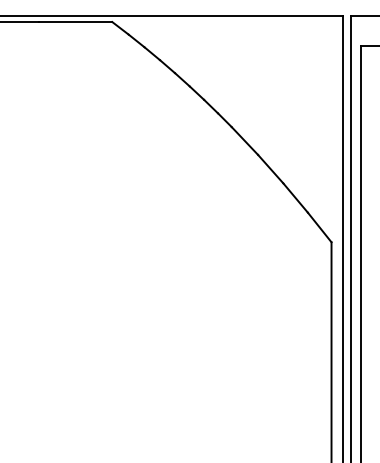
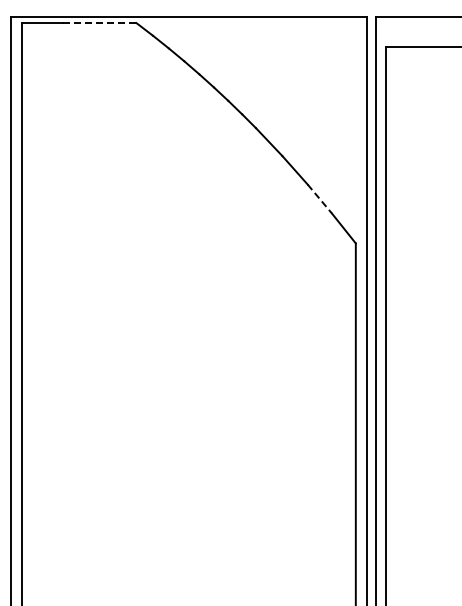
line: (75, 22) -> (99, 23), solid -> dashed
line: (296, 198) -> (320, 199), solid -> dashed

